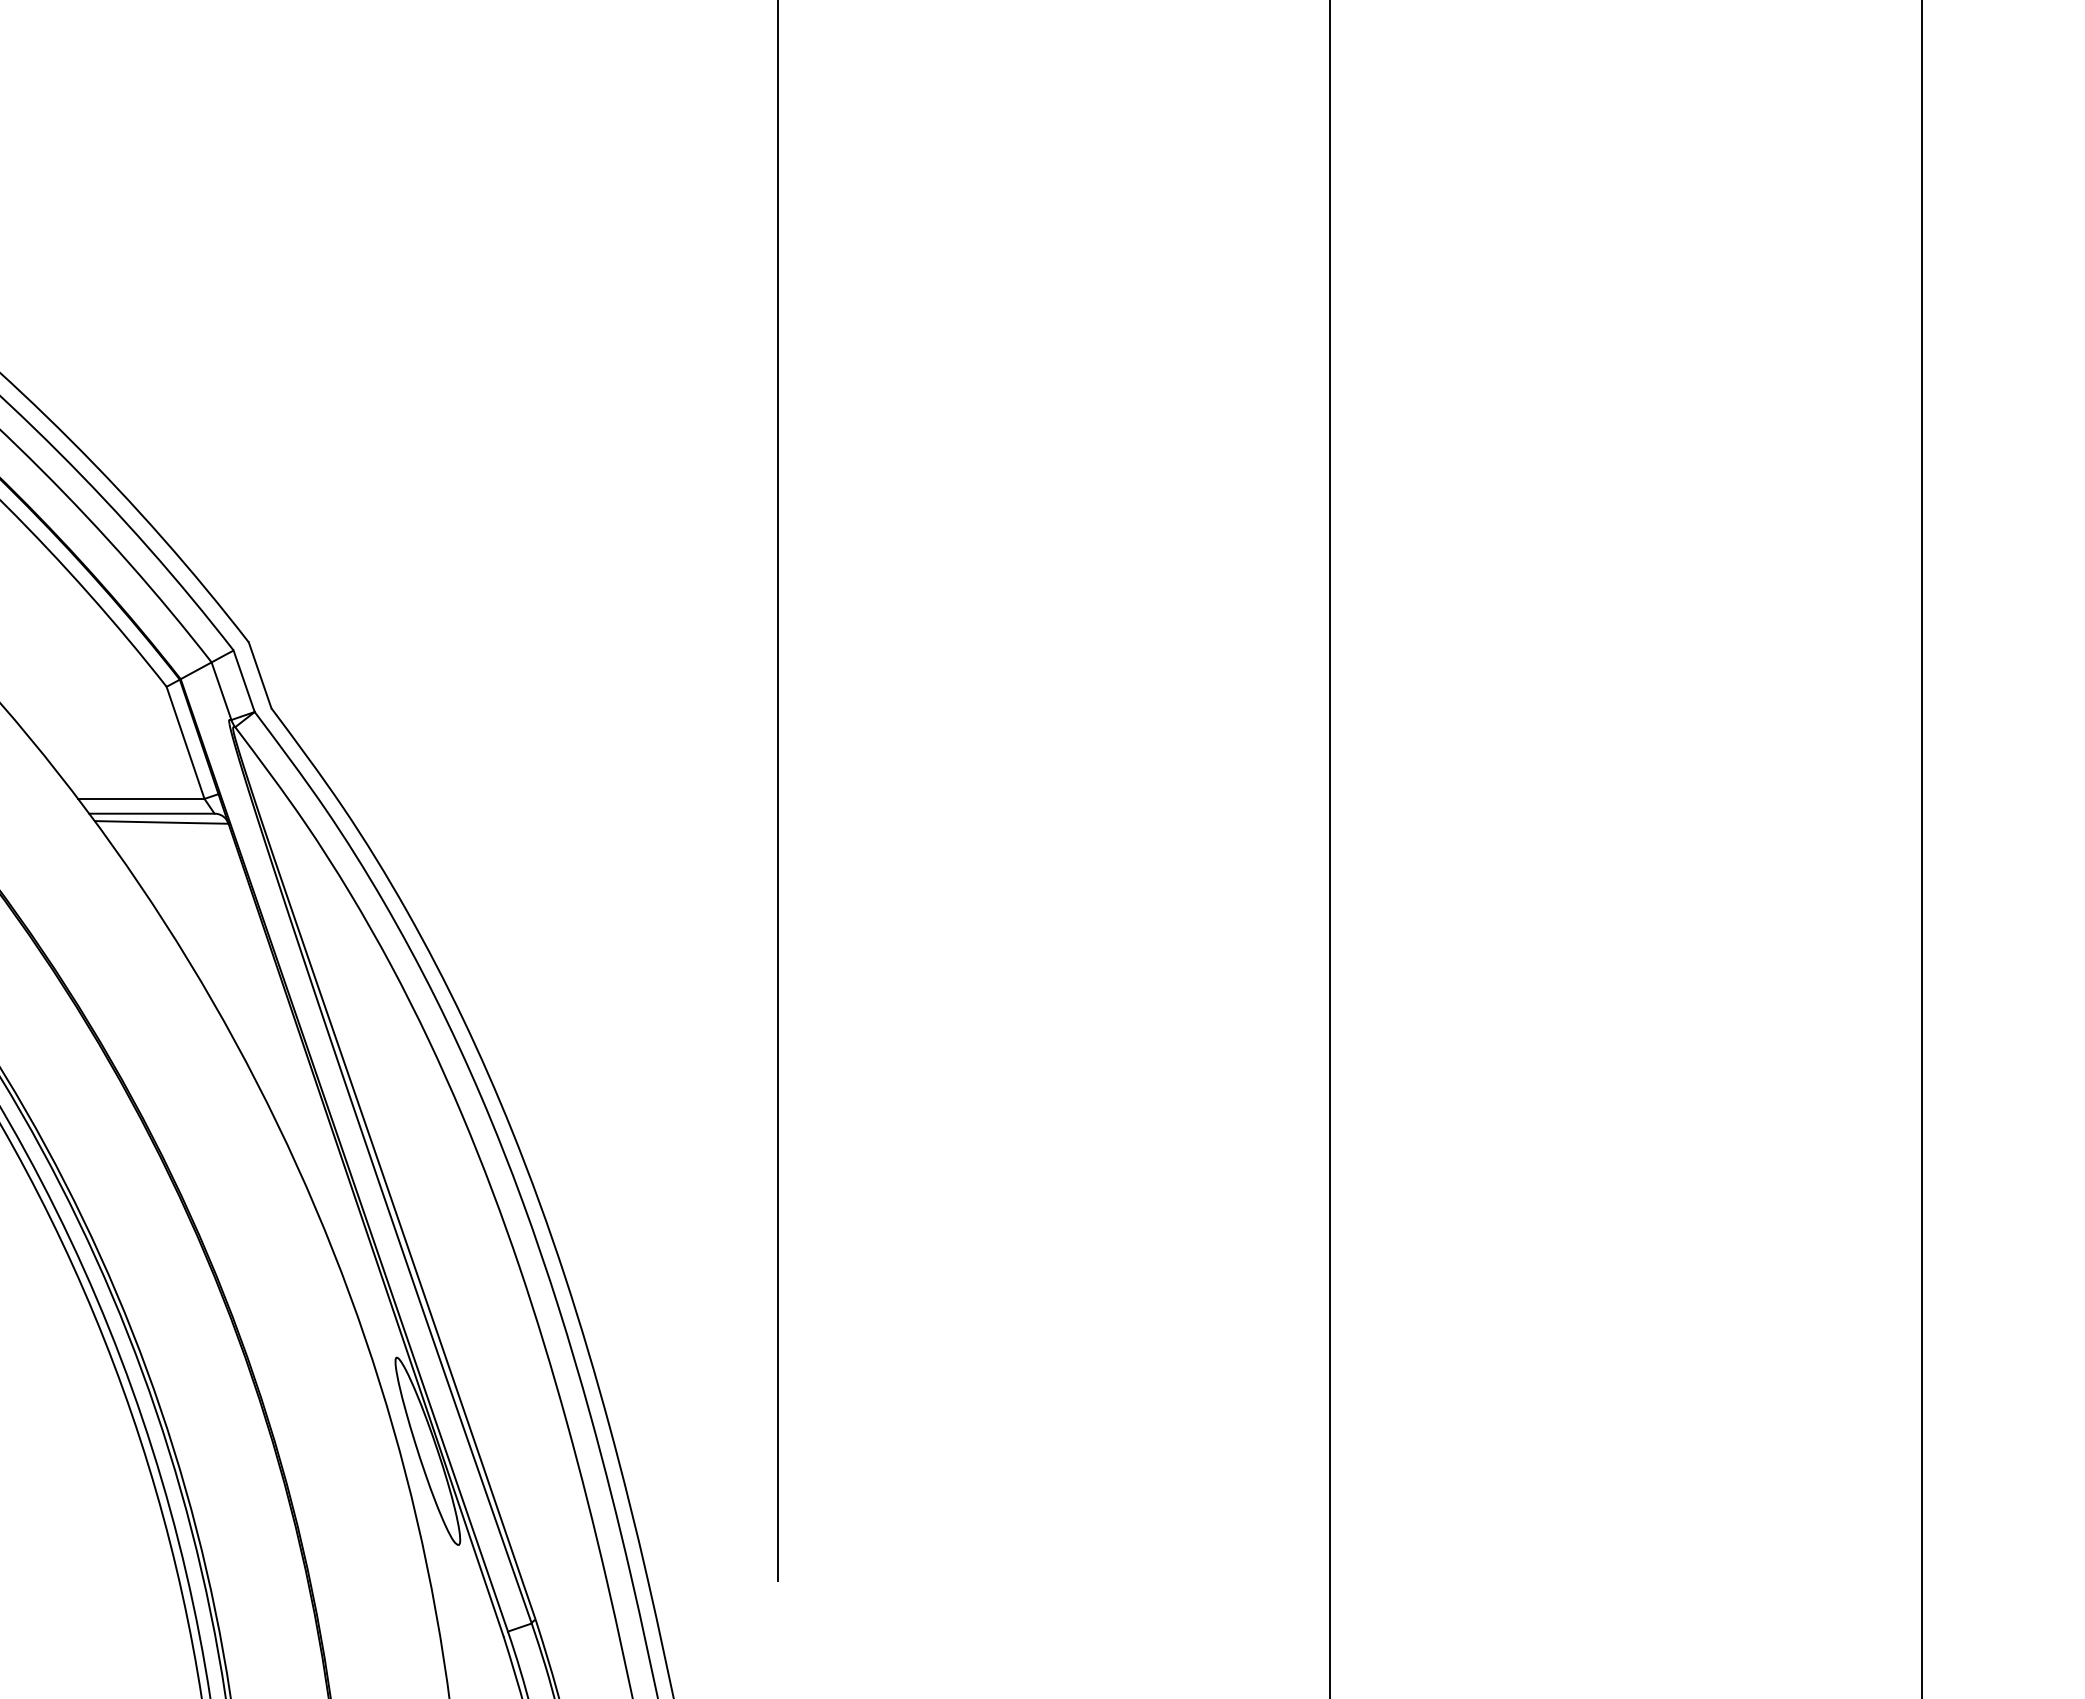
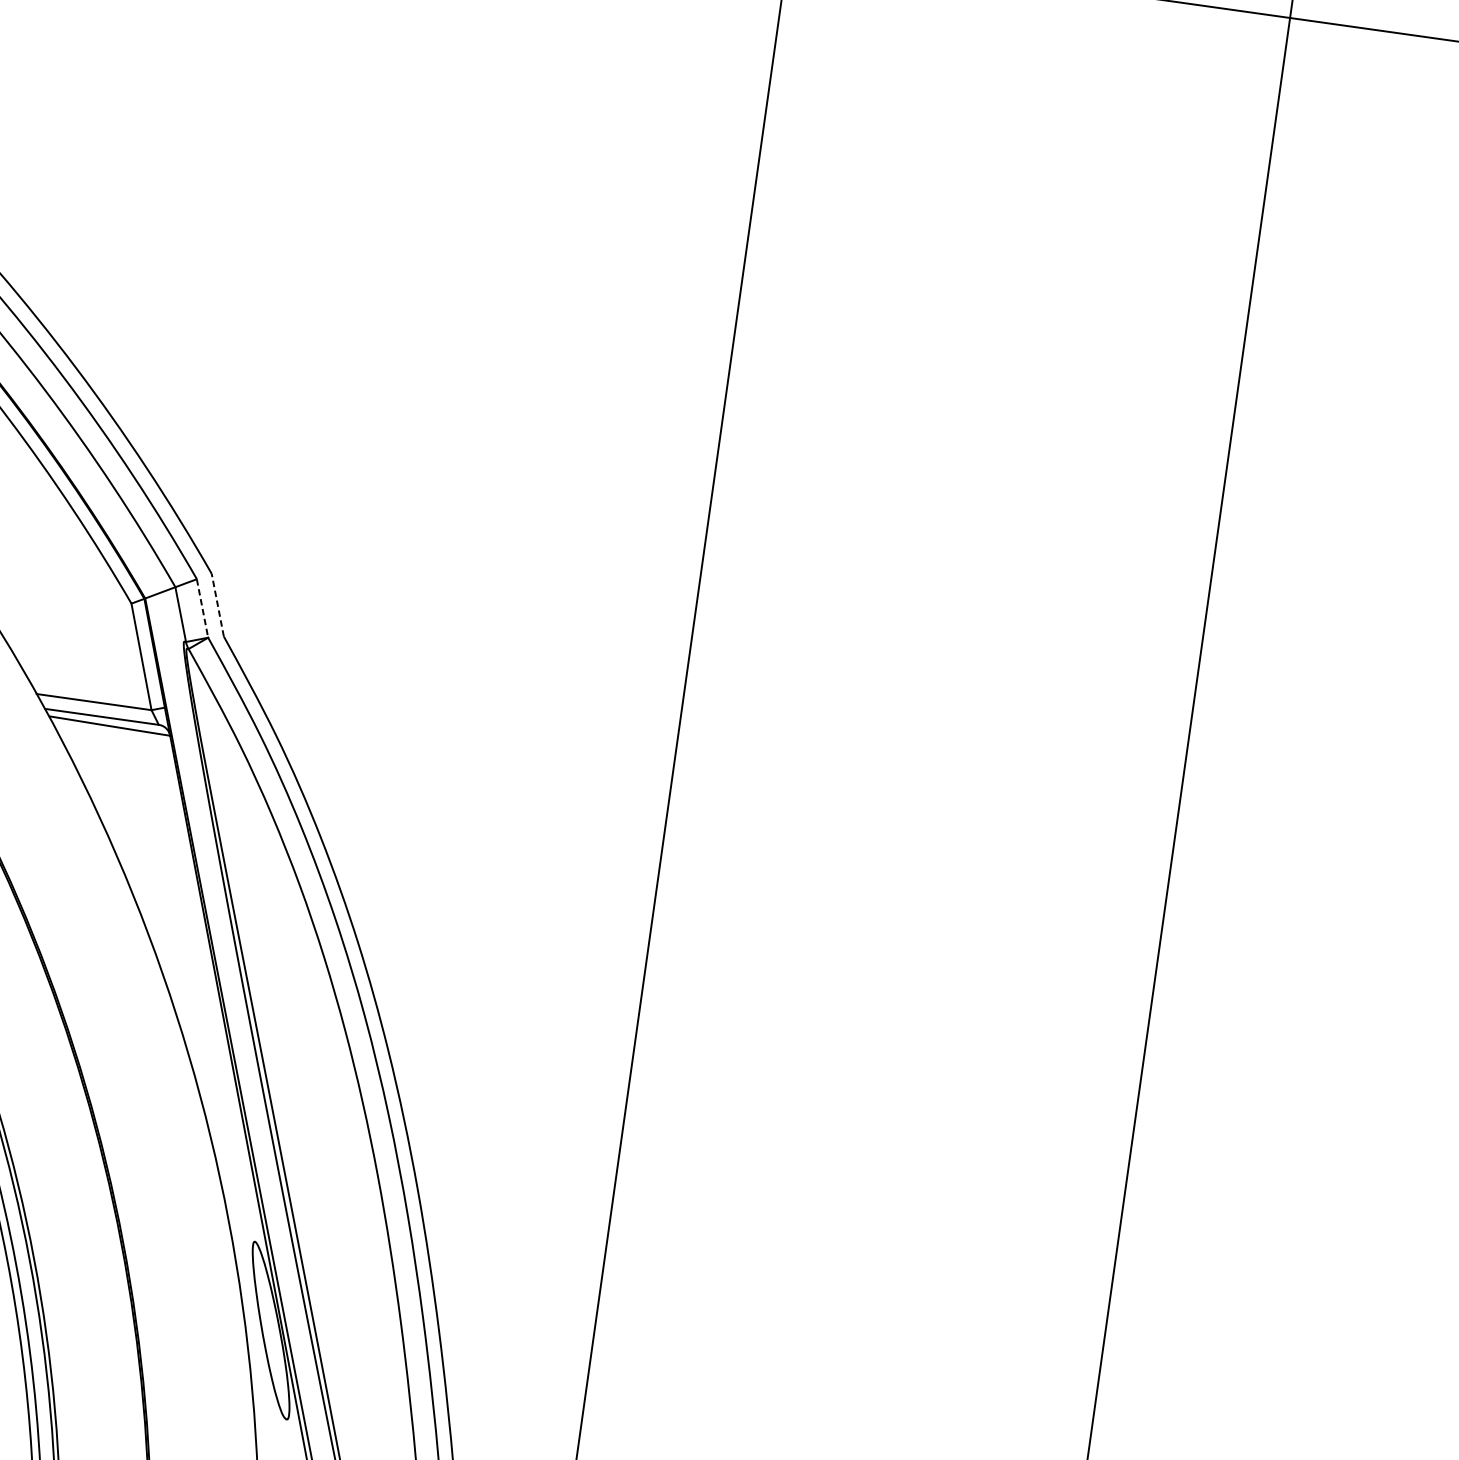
line: (260, 675) -> (218, 605), solid -> dashed
line: (244, 681) -> (202, 608), solid -> dashed

